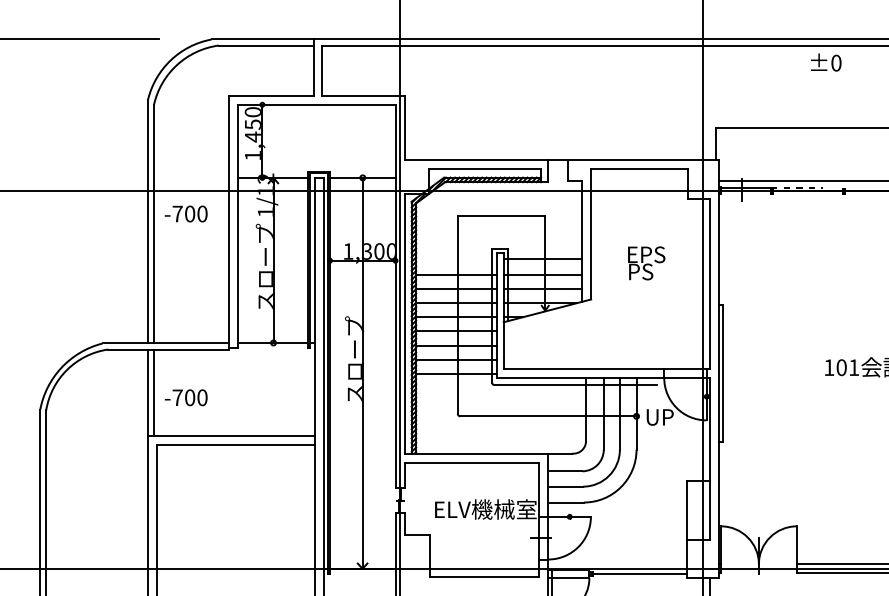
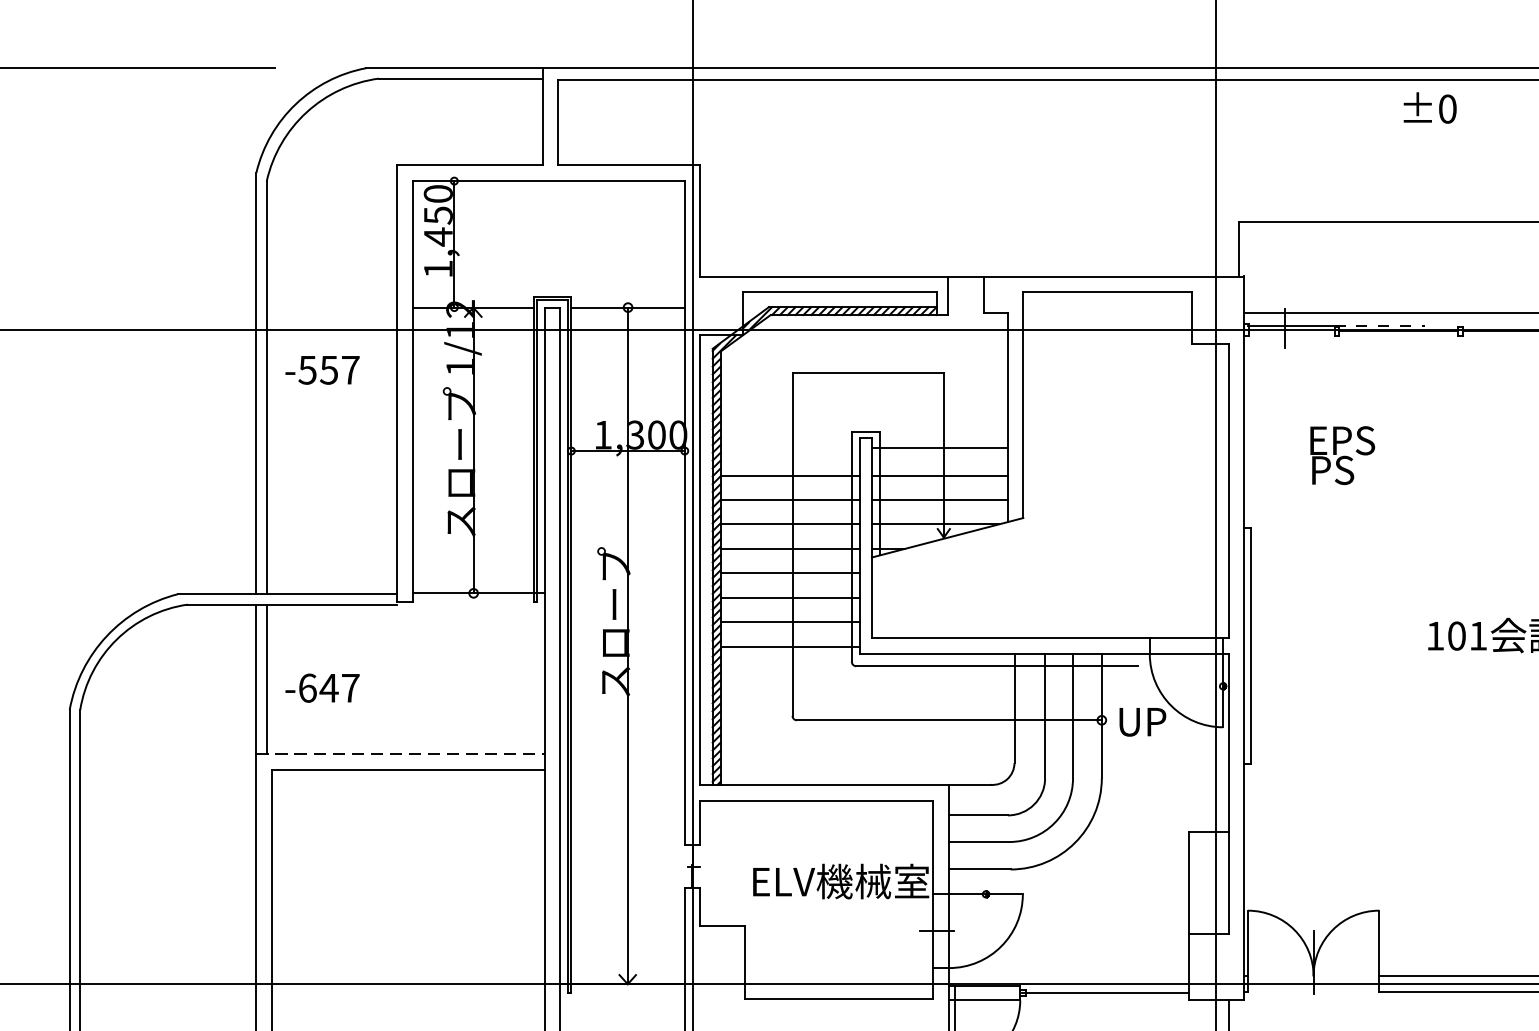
text: (189, 213) -> (328, 369), -700 -> -557
text: (646, 263) -> (1342, 455), moved
text: (189, 397) -> (328, 687), -700 -> -647
line: (231, 435) -> (400, 753), solid -> dashed

